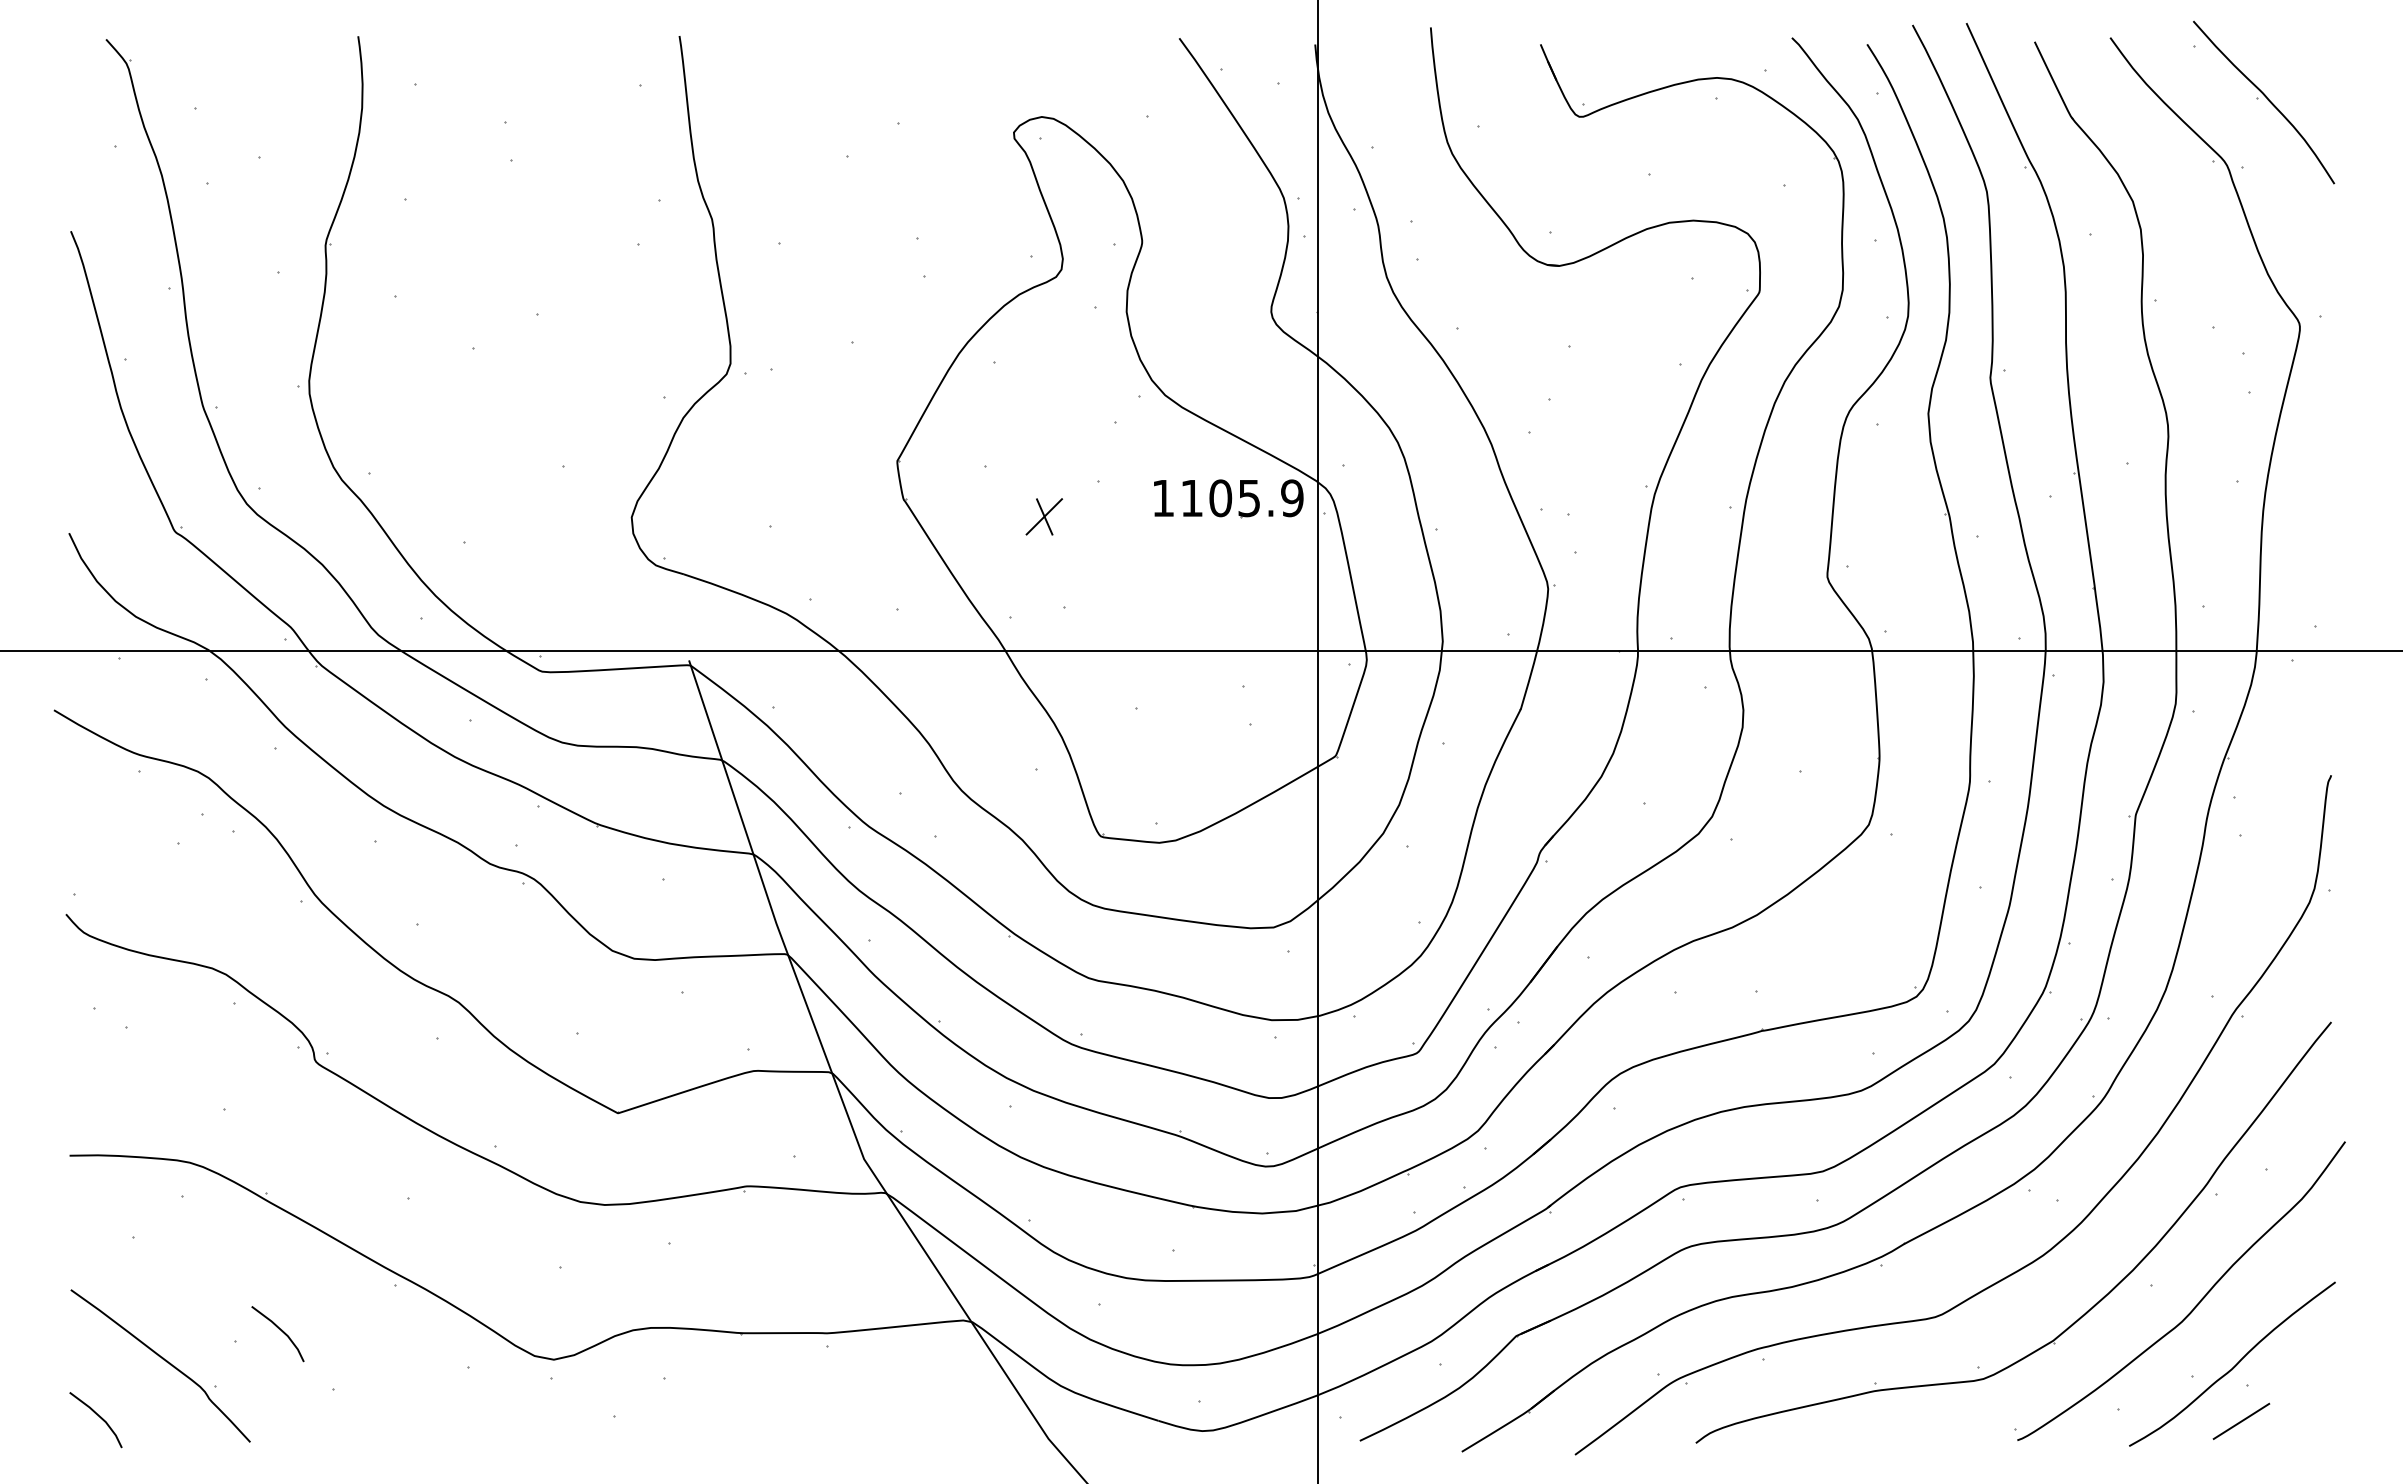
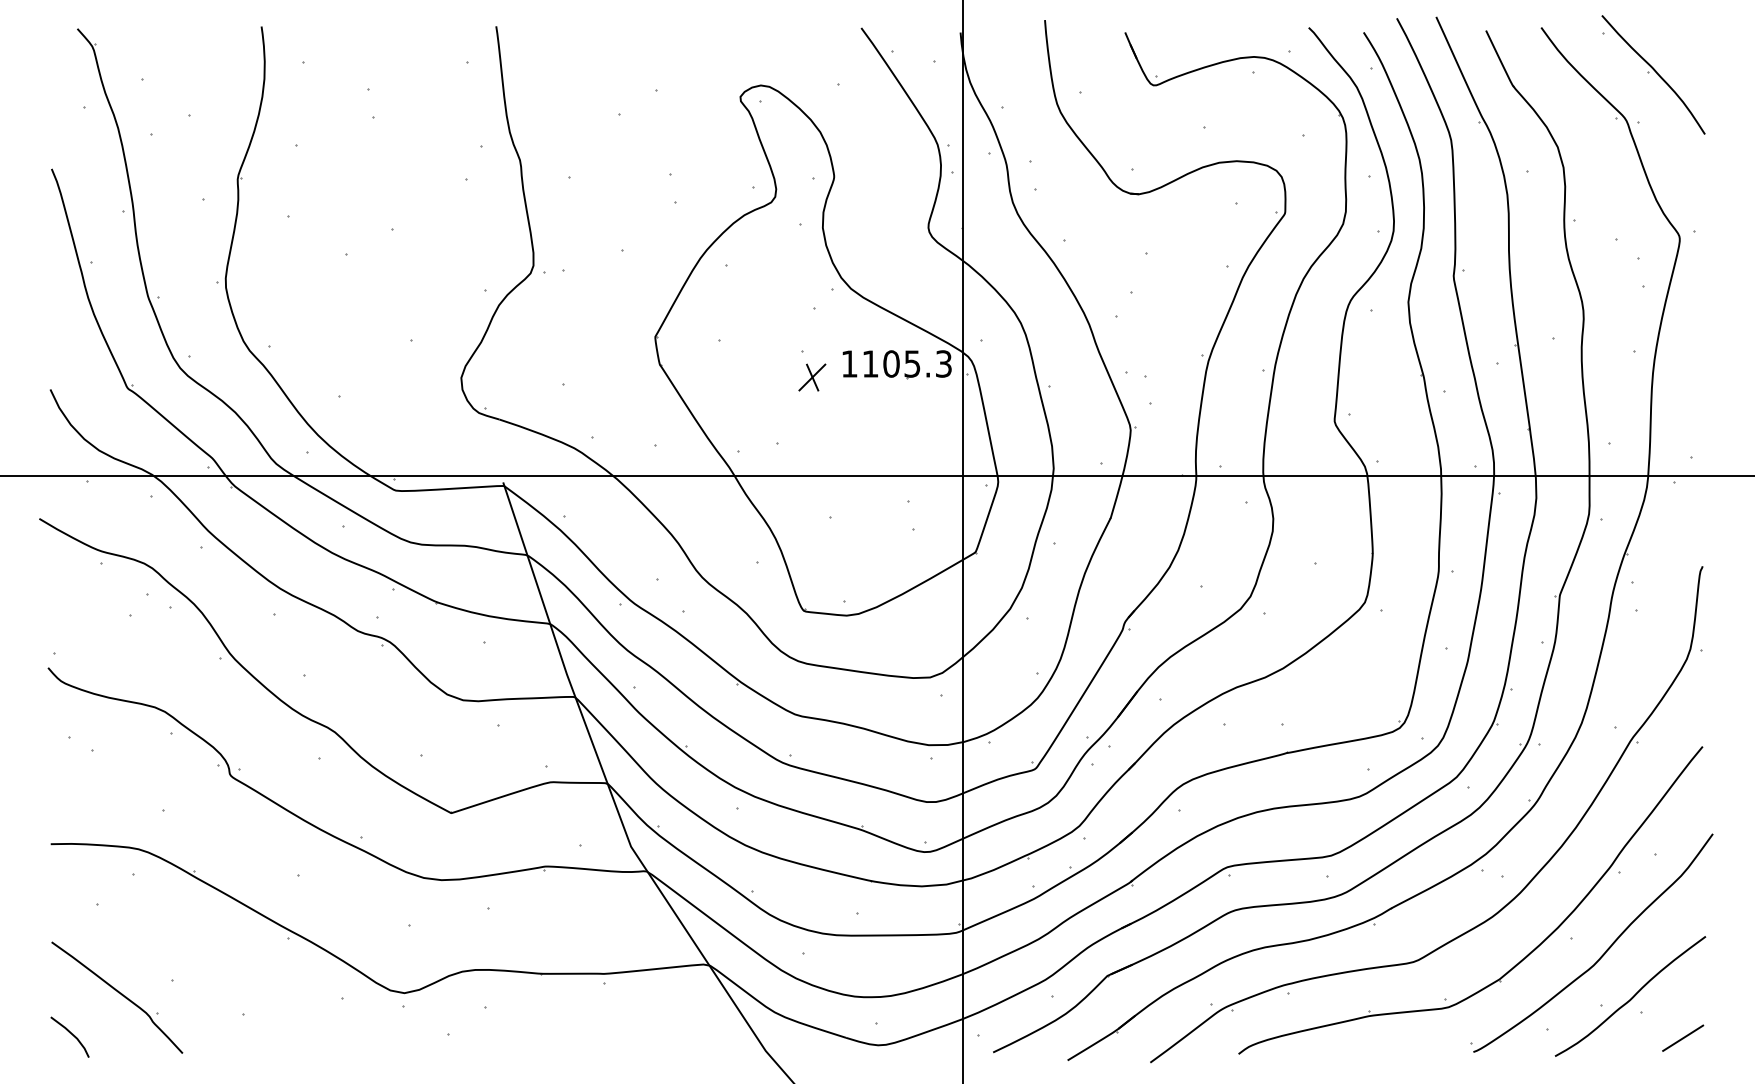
text: (1292, 498) -> (943, 364), 1105.9 -> 1105.3
part: (1043, 516) -> (811, 377), moved
line: (280, 1330) -> (204, 971), removed
line: (2241, 1420) -> (1683, 1037), moved

